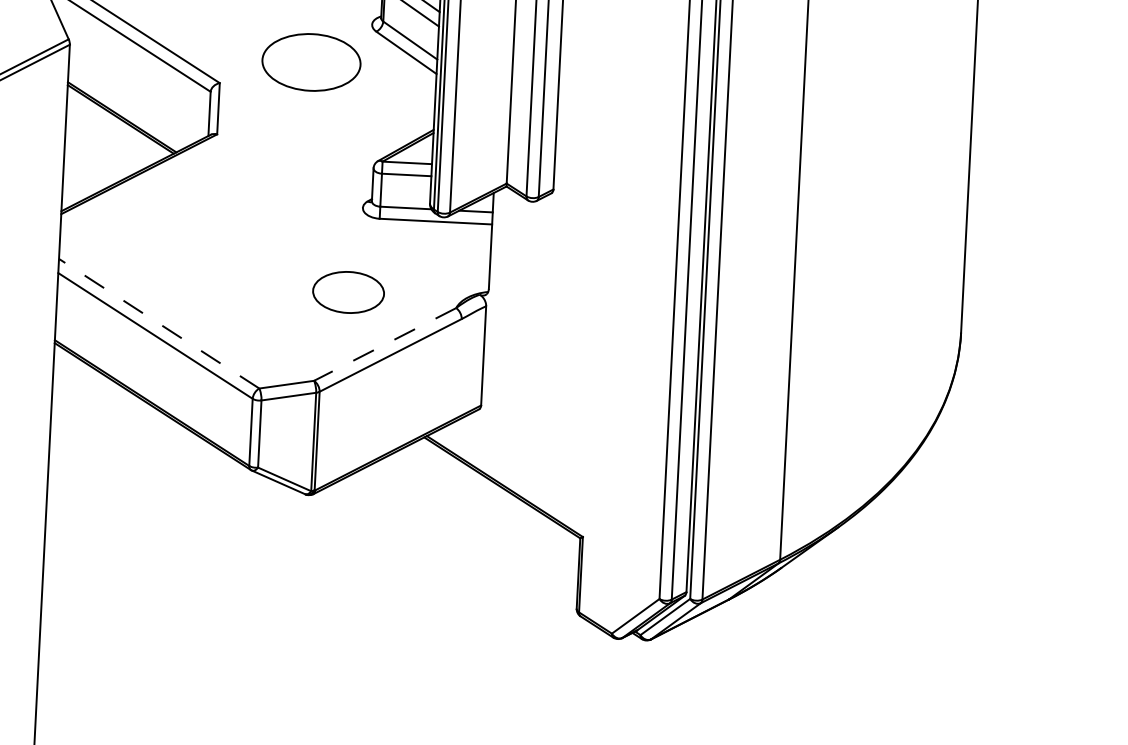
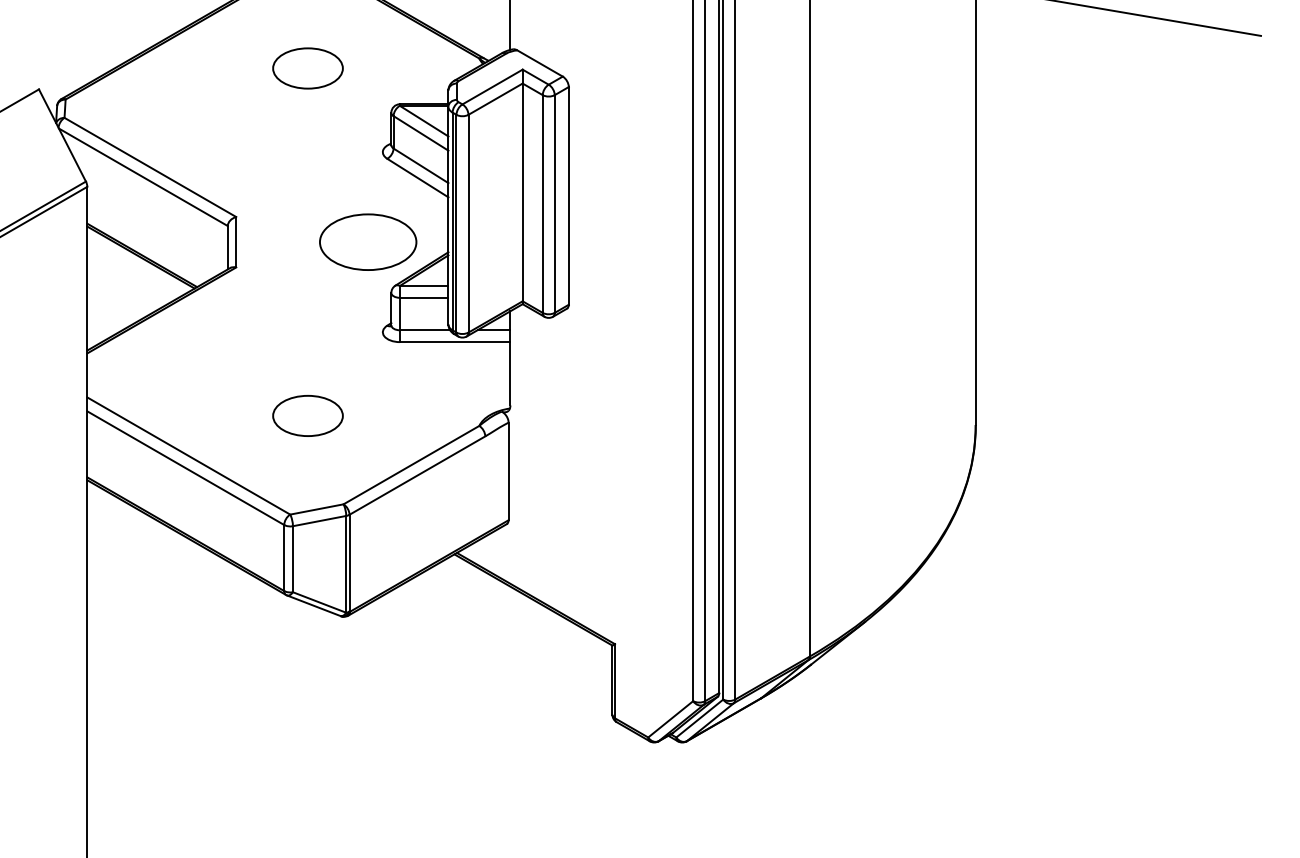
part: (311, 61) -> (368, 241), moved
part: (348, 291) -> (307, 415), moved
line: (158, 323) -> (188, 455), dashed -> solid
line: (384, 344) -> (410, 465), dashed -> solid

